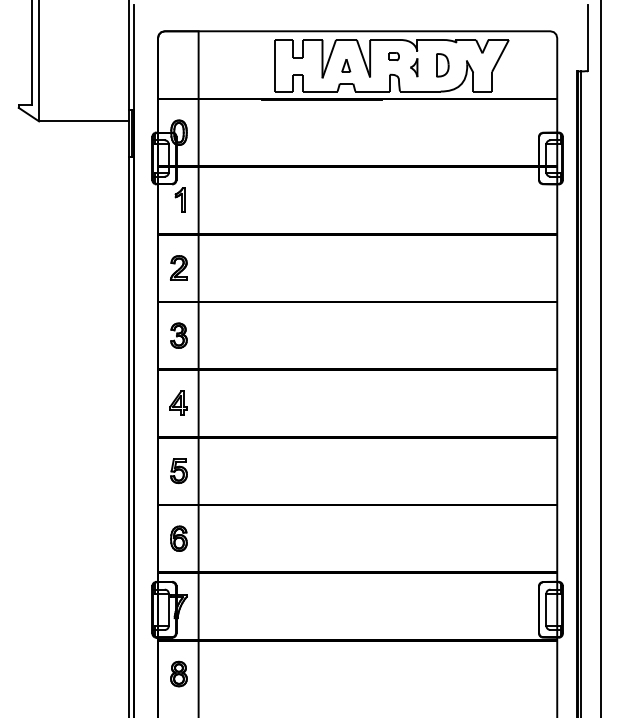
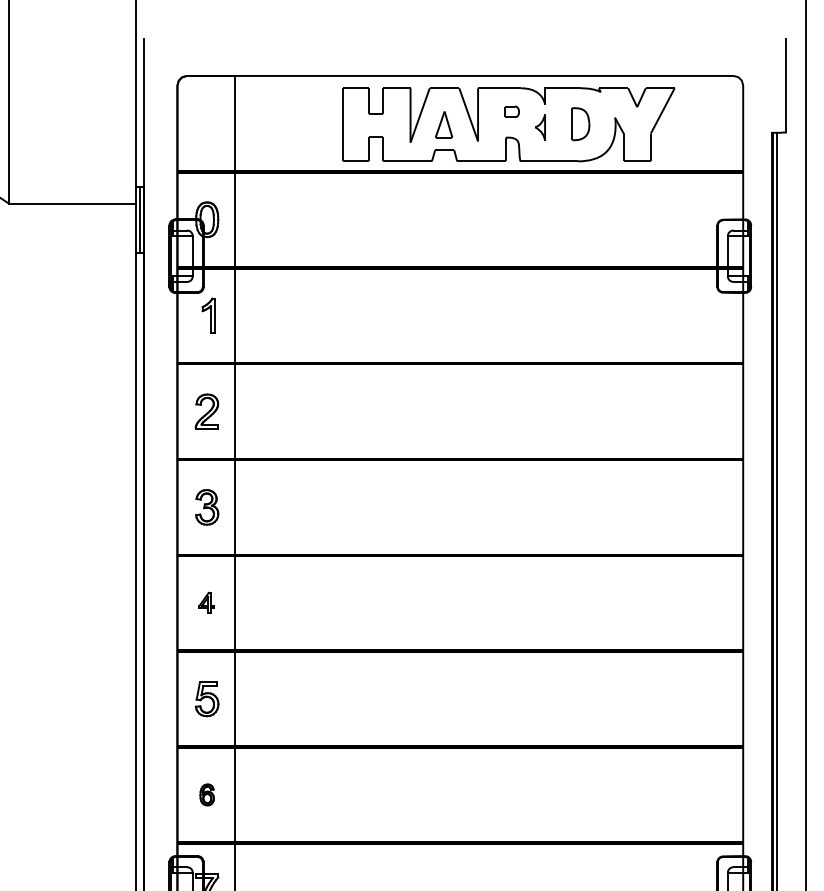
part: (346, 65) -> (444, 124), size x1.4
part: (178, 402) -> (206, 602), size x0.6
part: (178, 538) -> (206, 794), size x0.6

